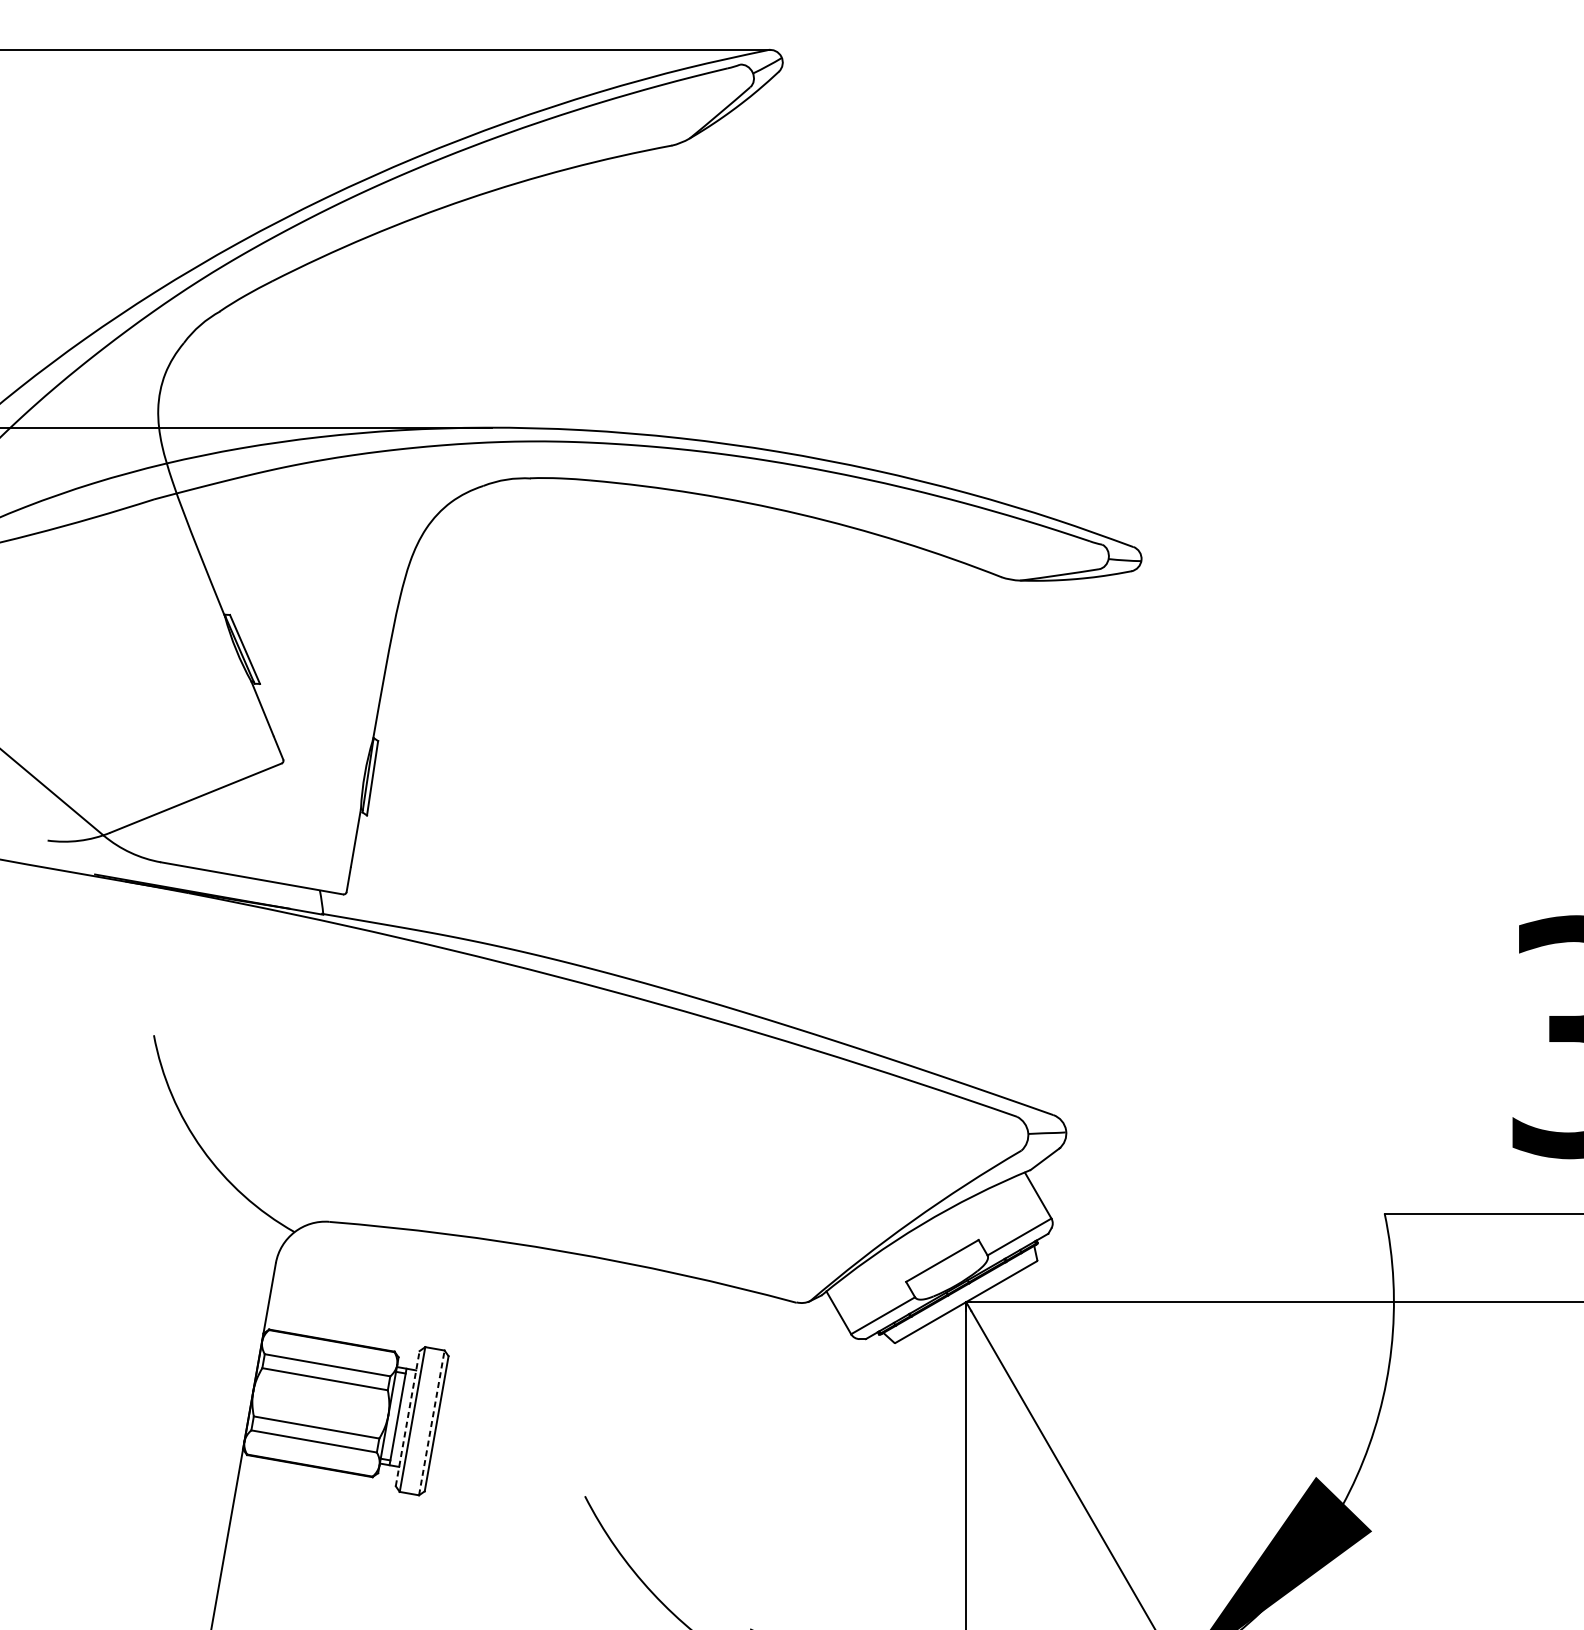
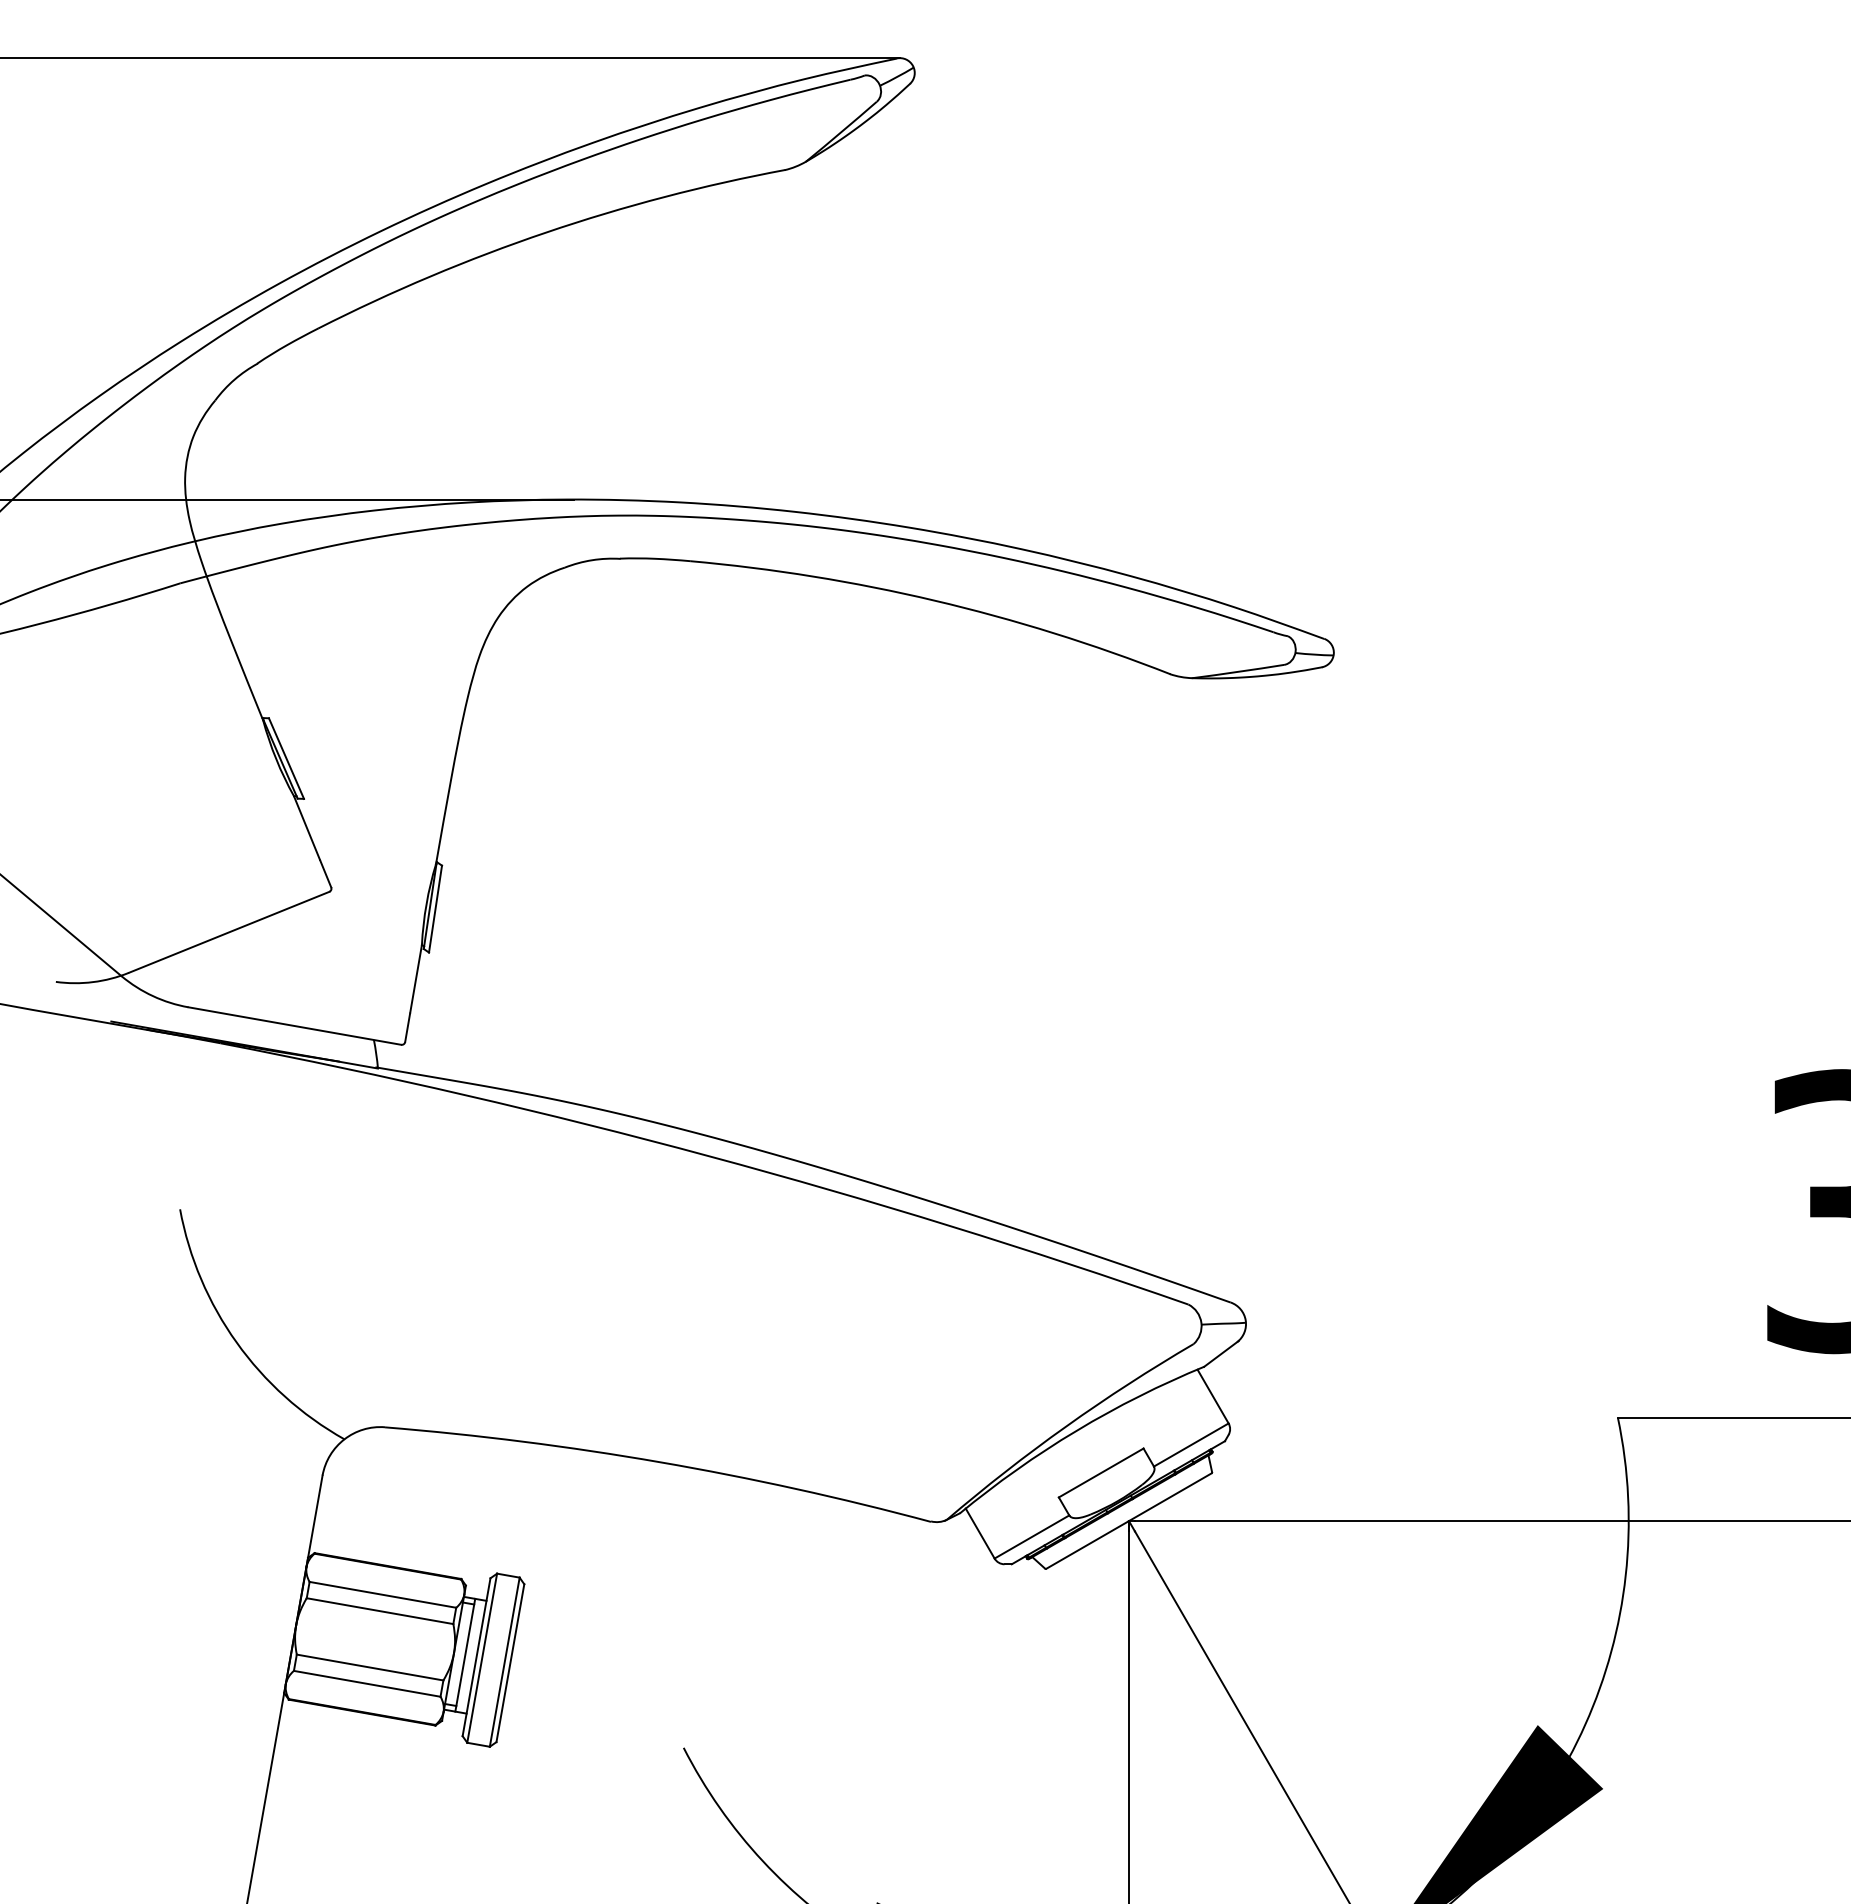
line: (407, 1418) -> (476, 1656), dashed -> solid
line: (431, 1423) -> (504, 1662), dashed -> solid

